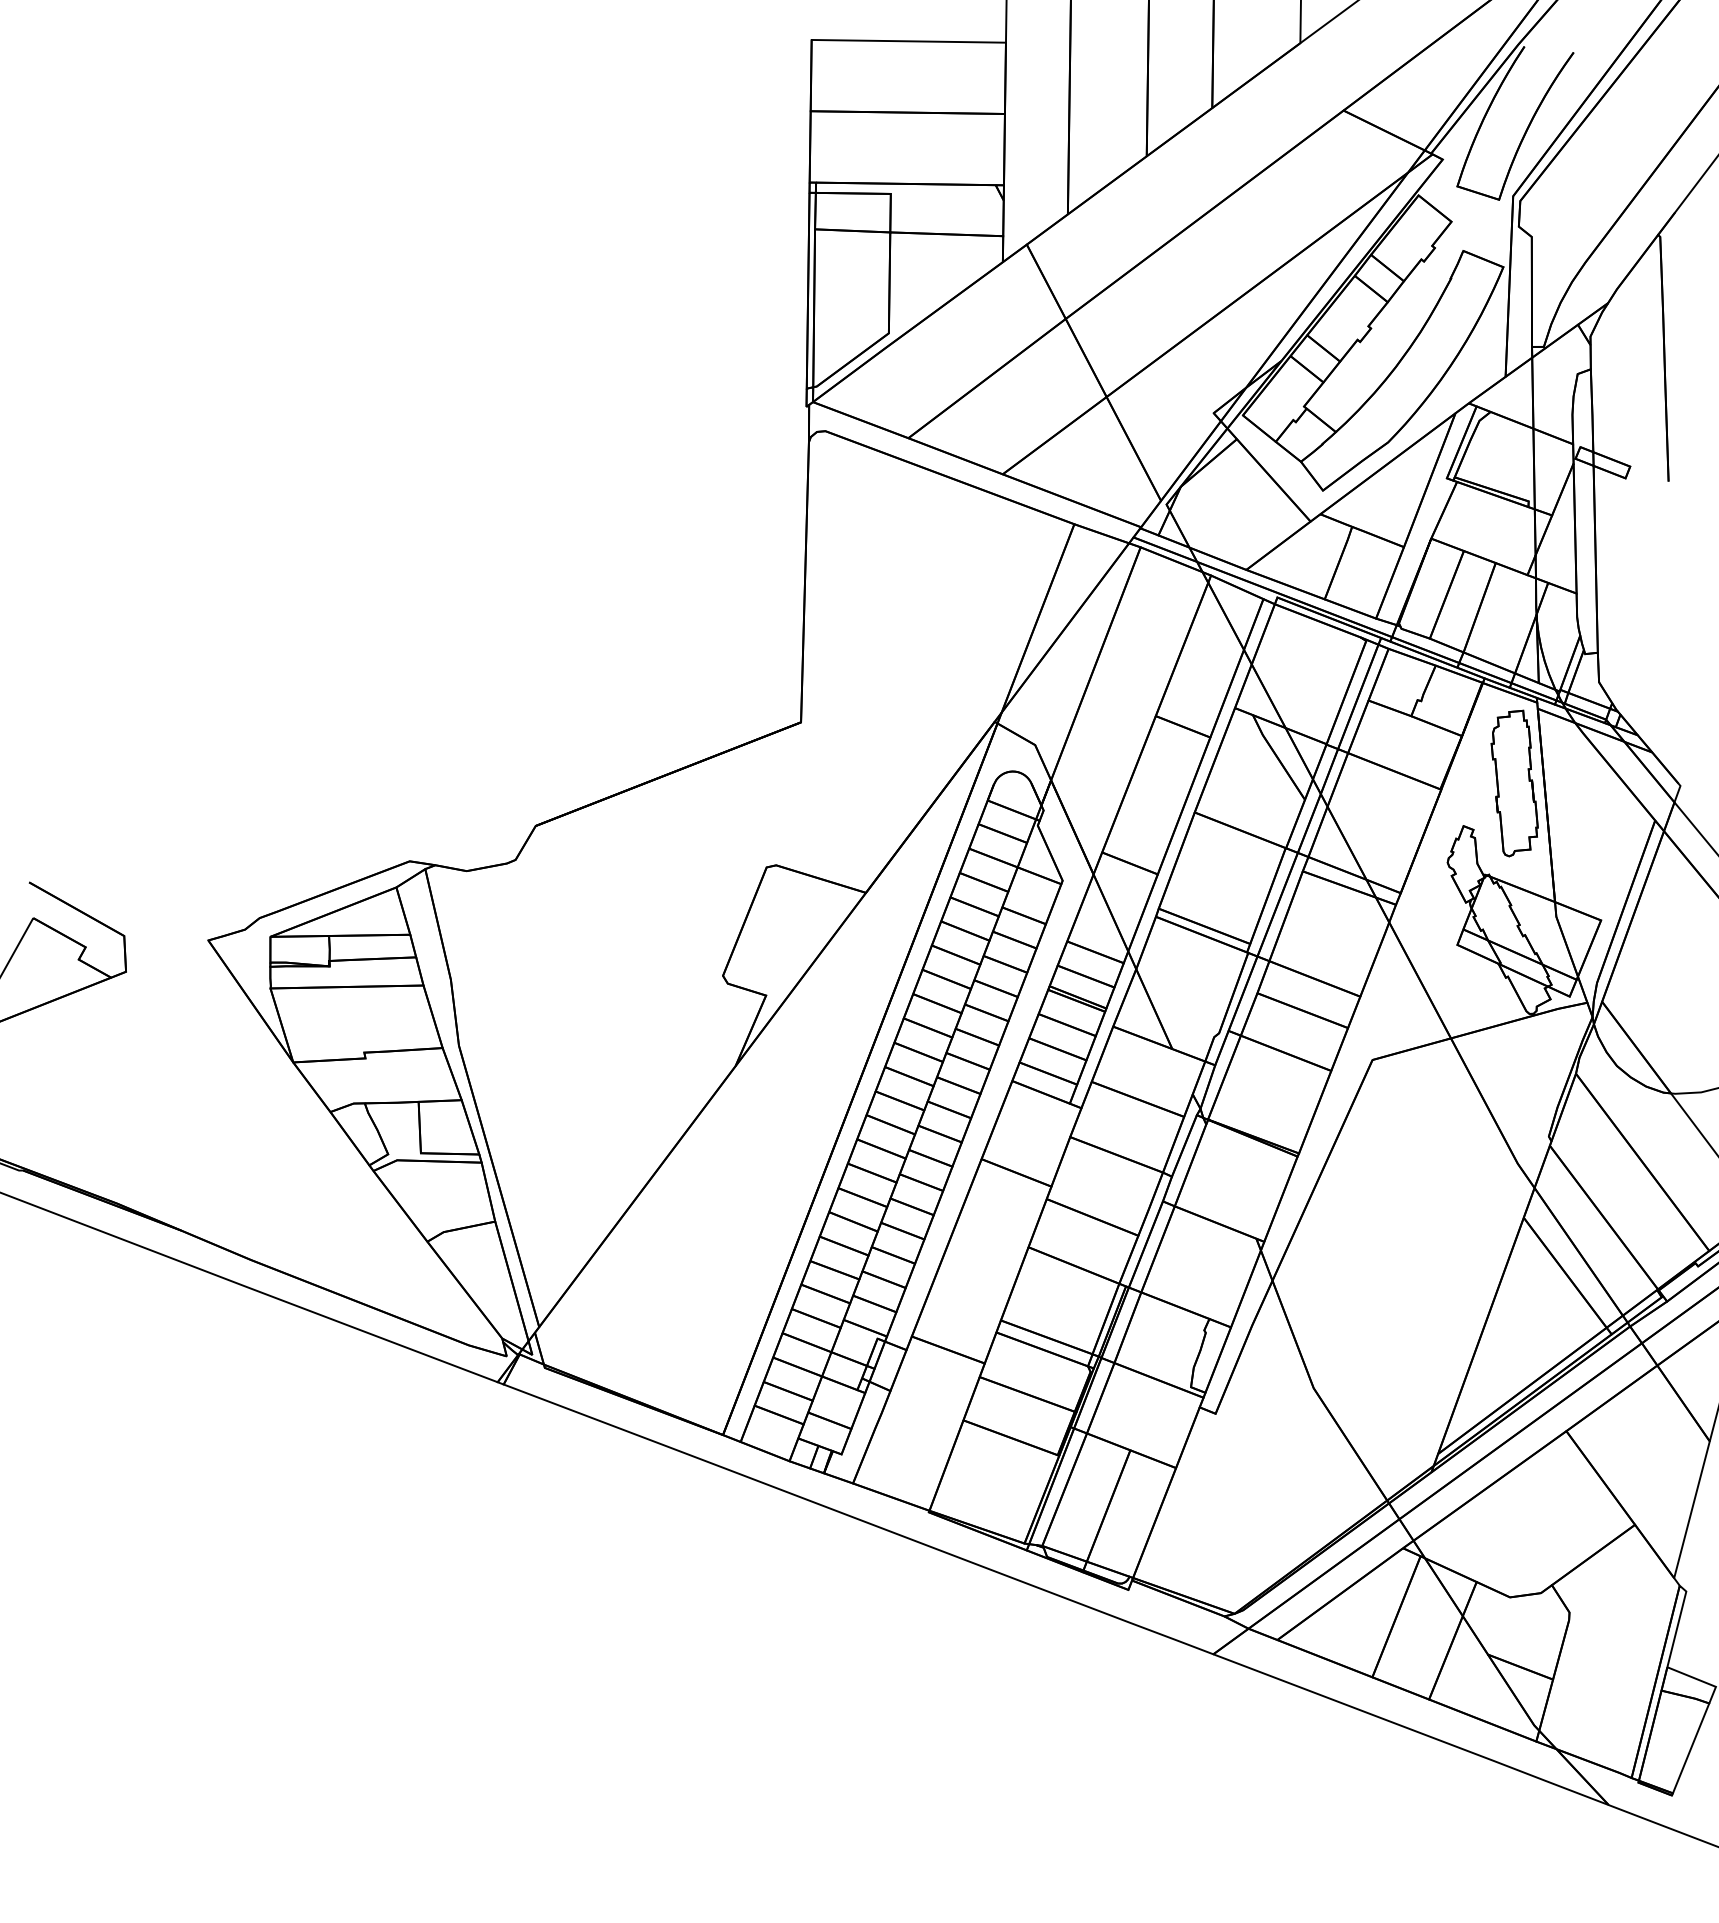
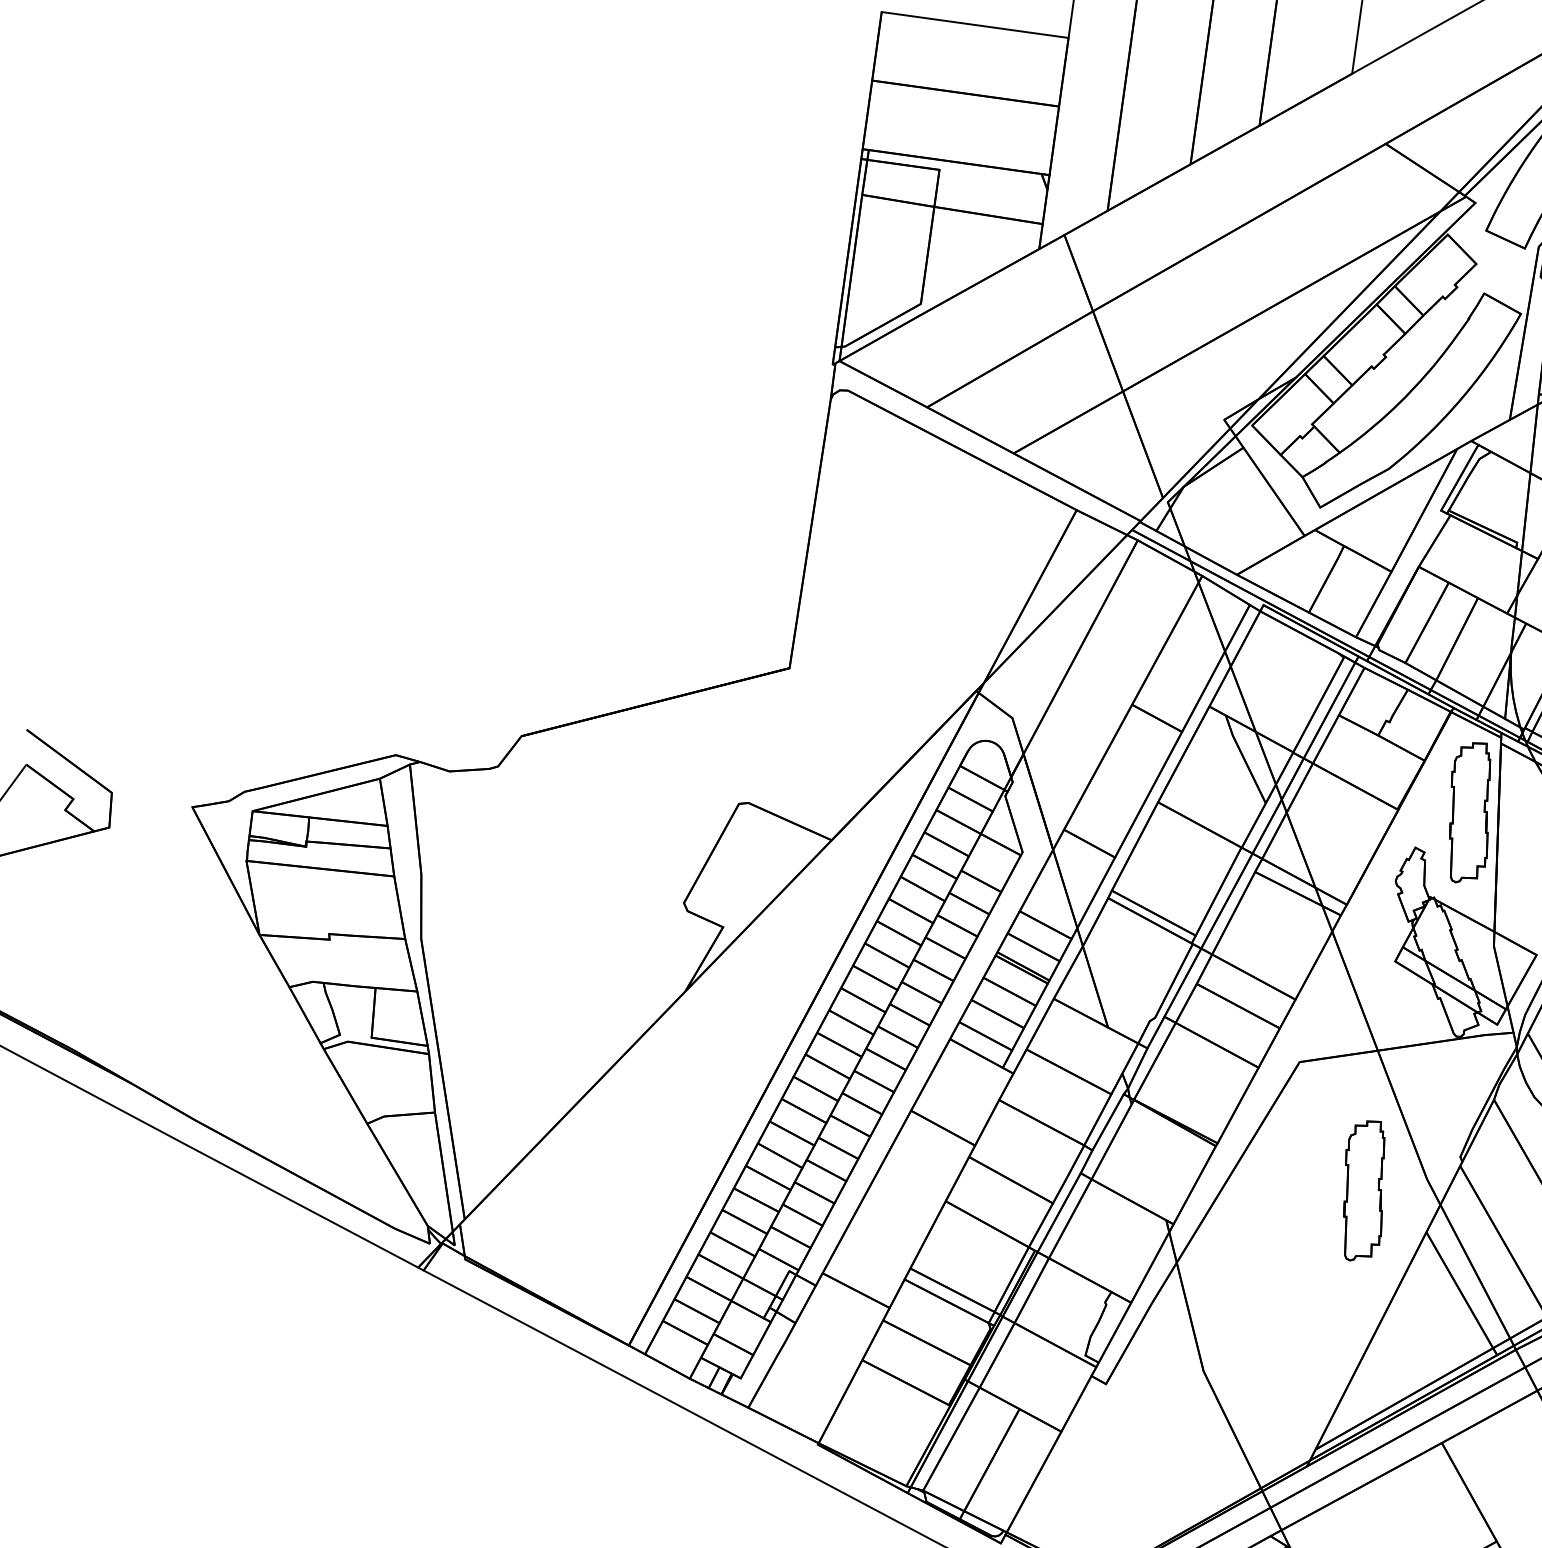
part: (1454, 1183) -> (1363, 1190), added

